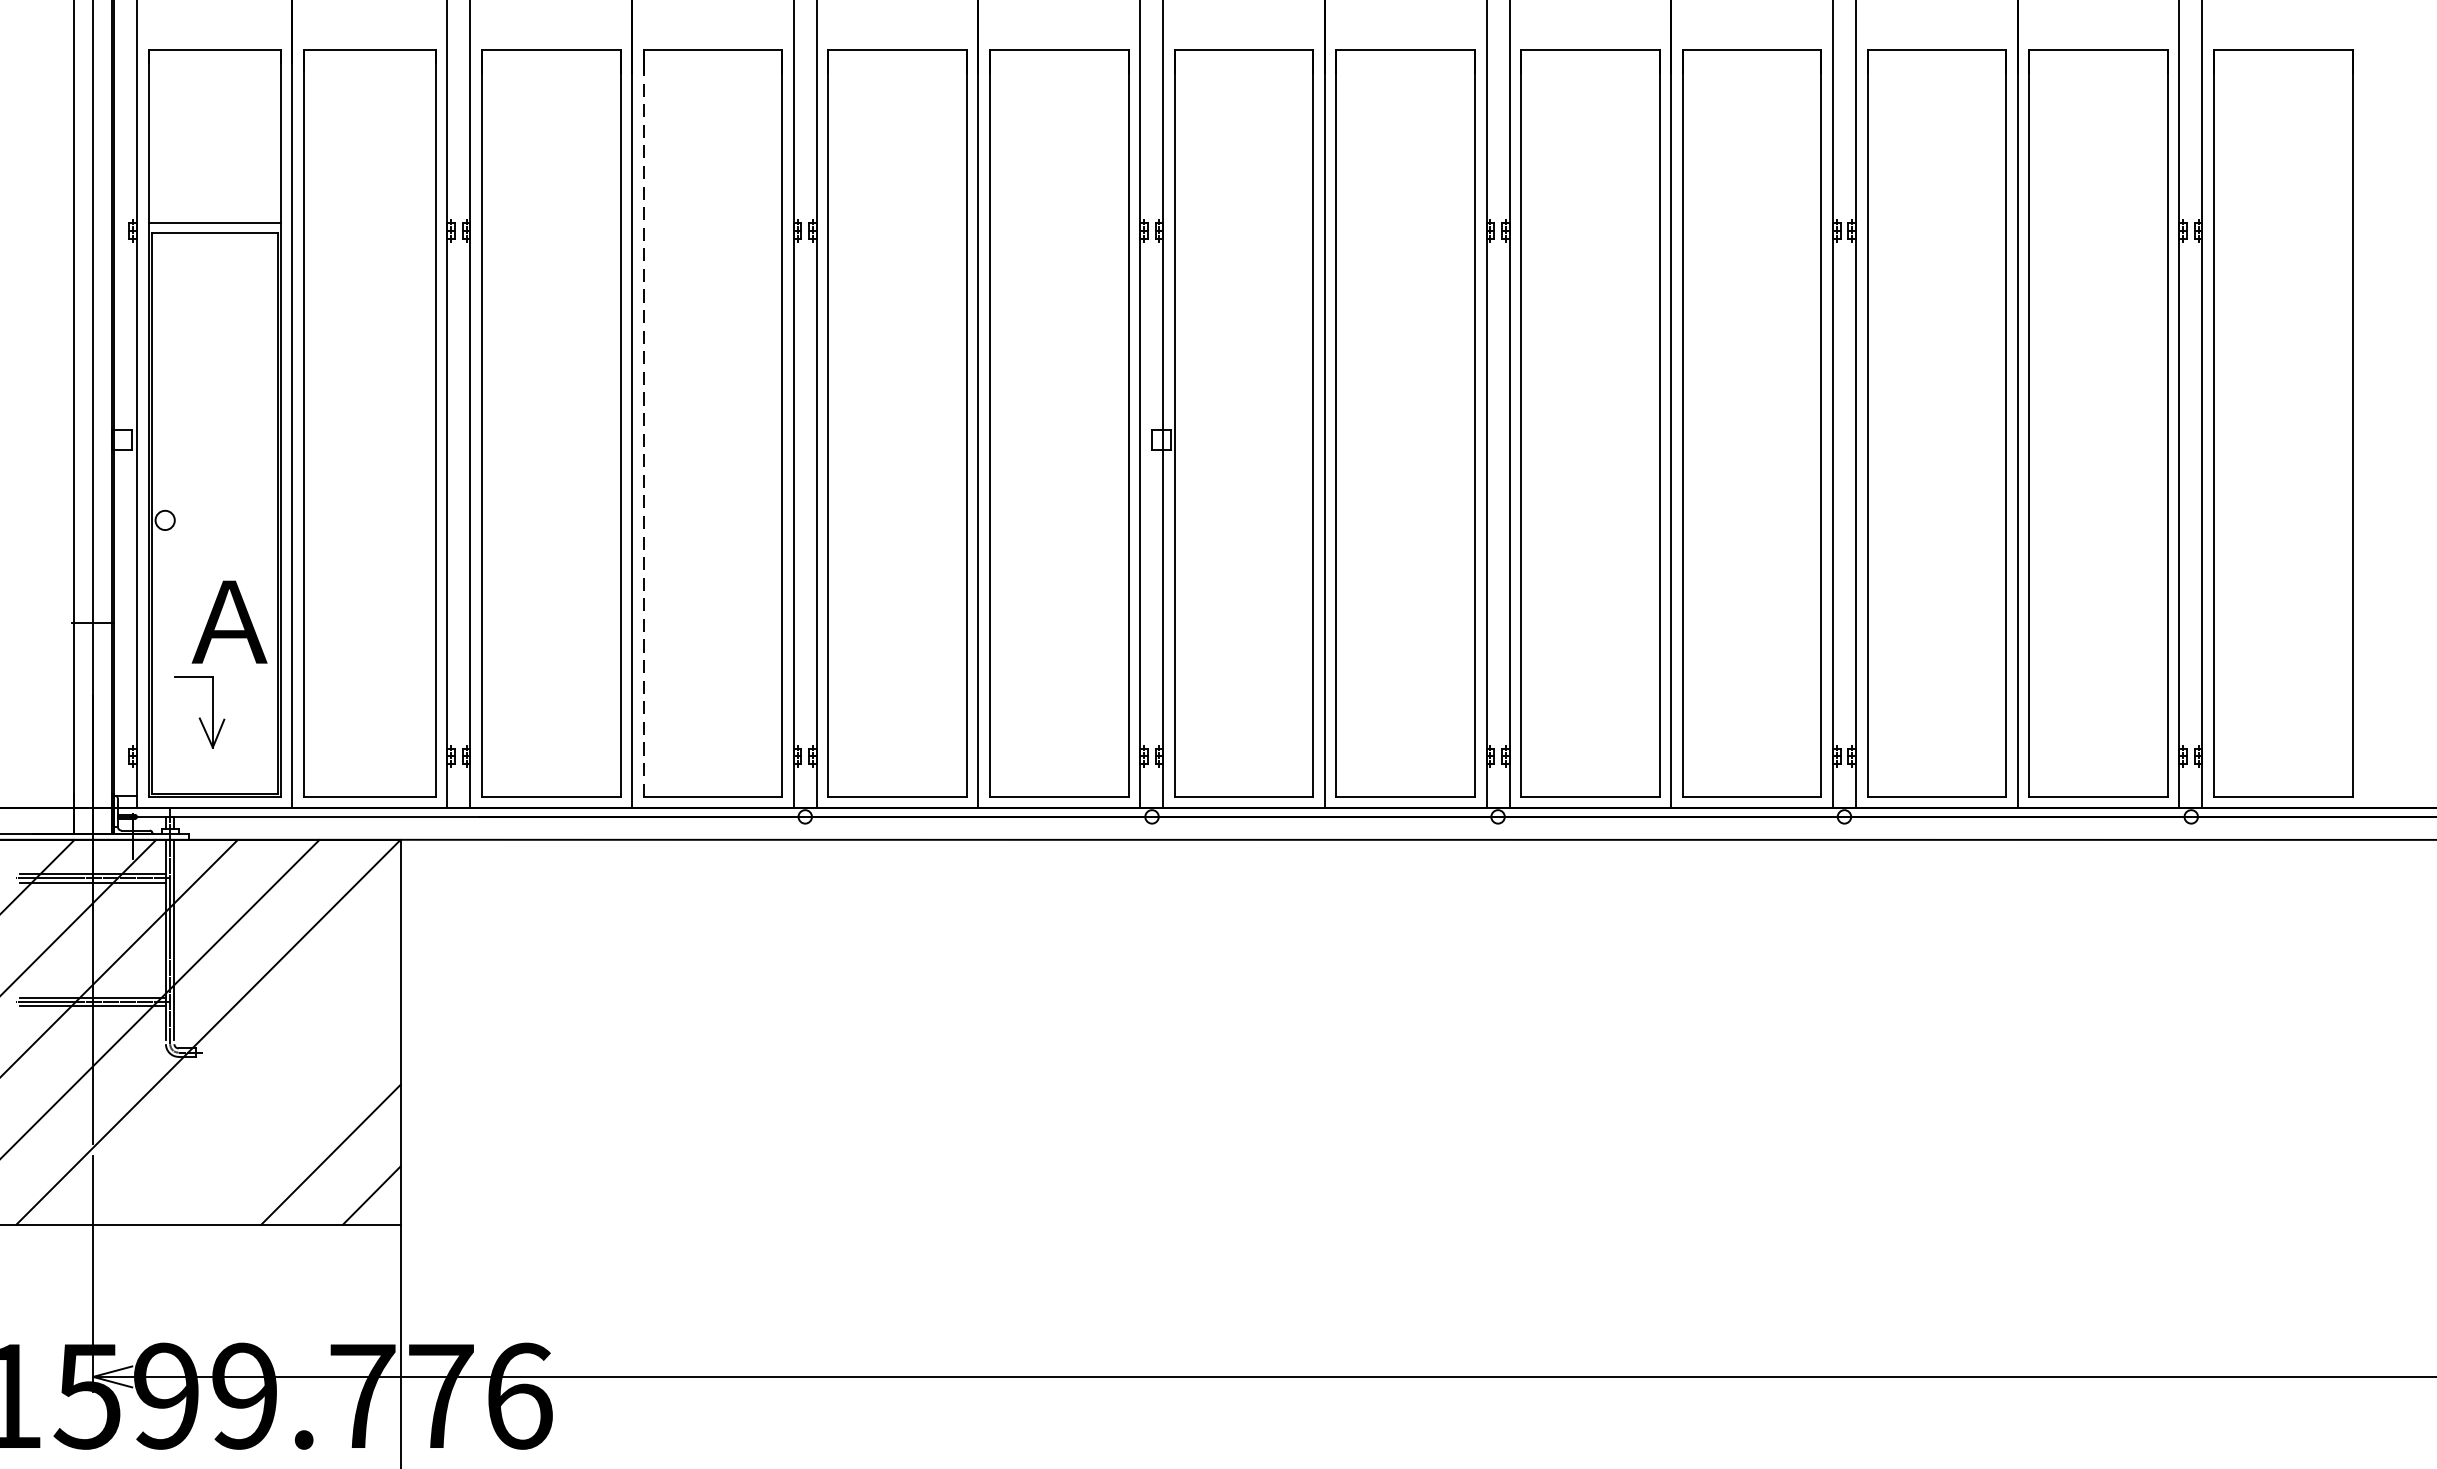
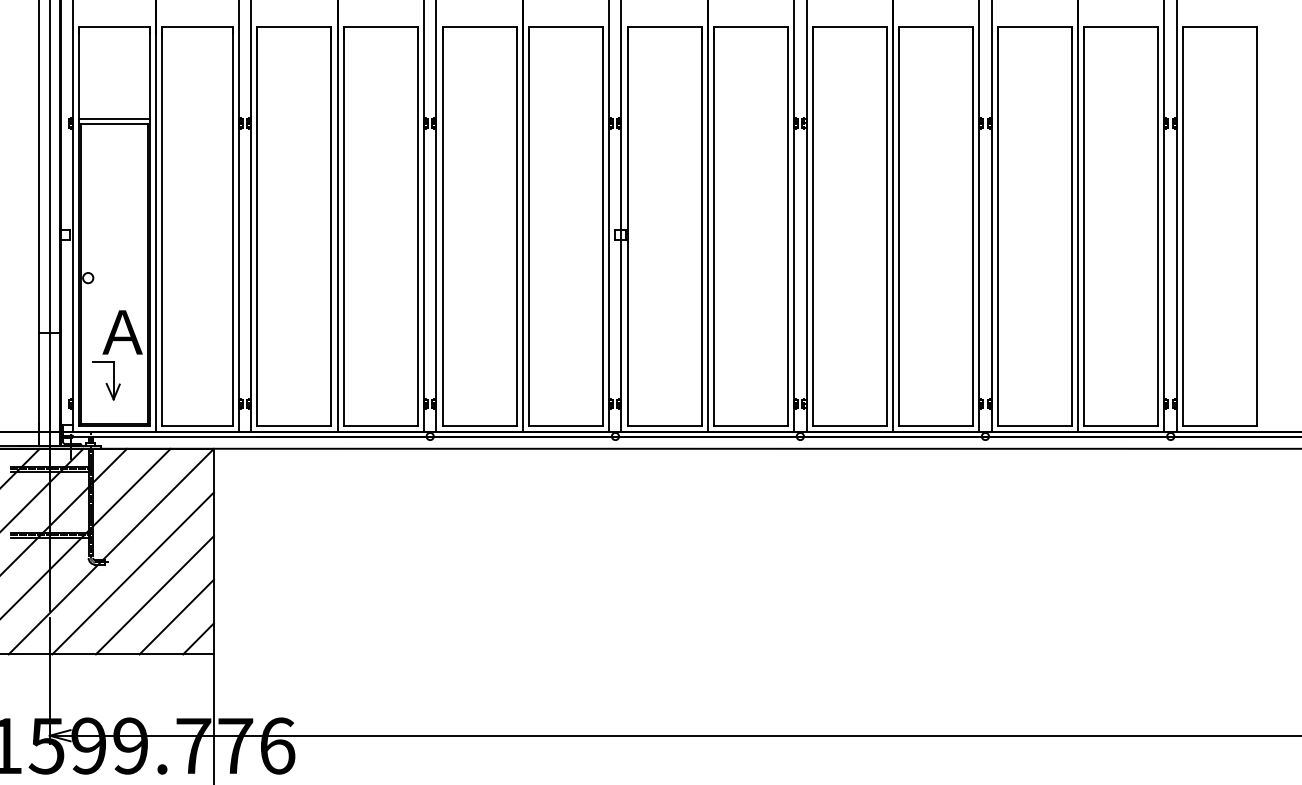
line: (642, 421) -> (343, 225), dashed -> solid
line: (248, 1073) -> (132, 573), added
line: (289, 1114) -> (154, 595), added

